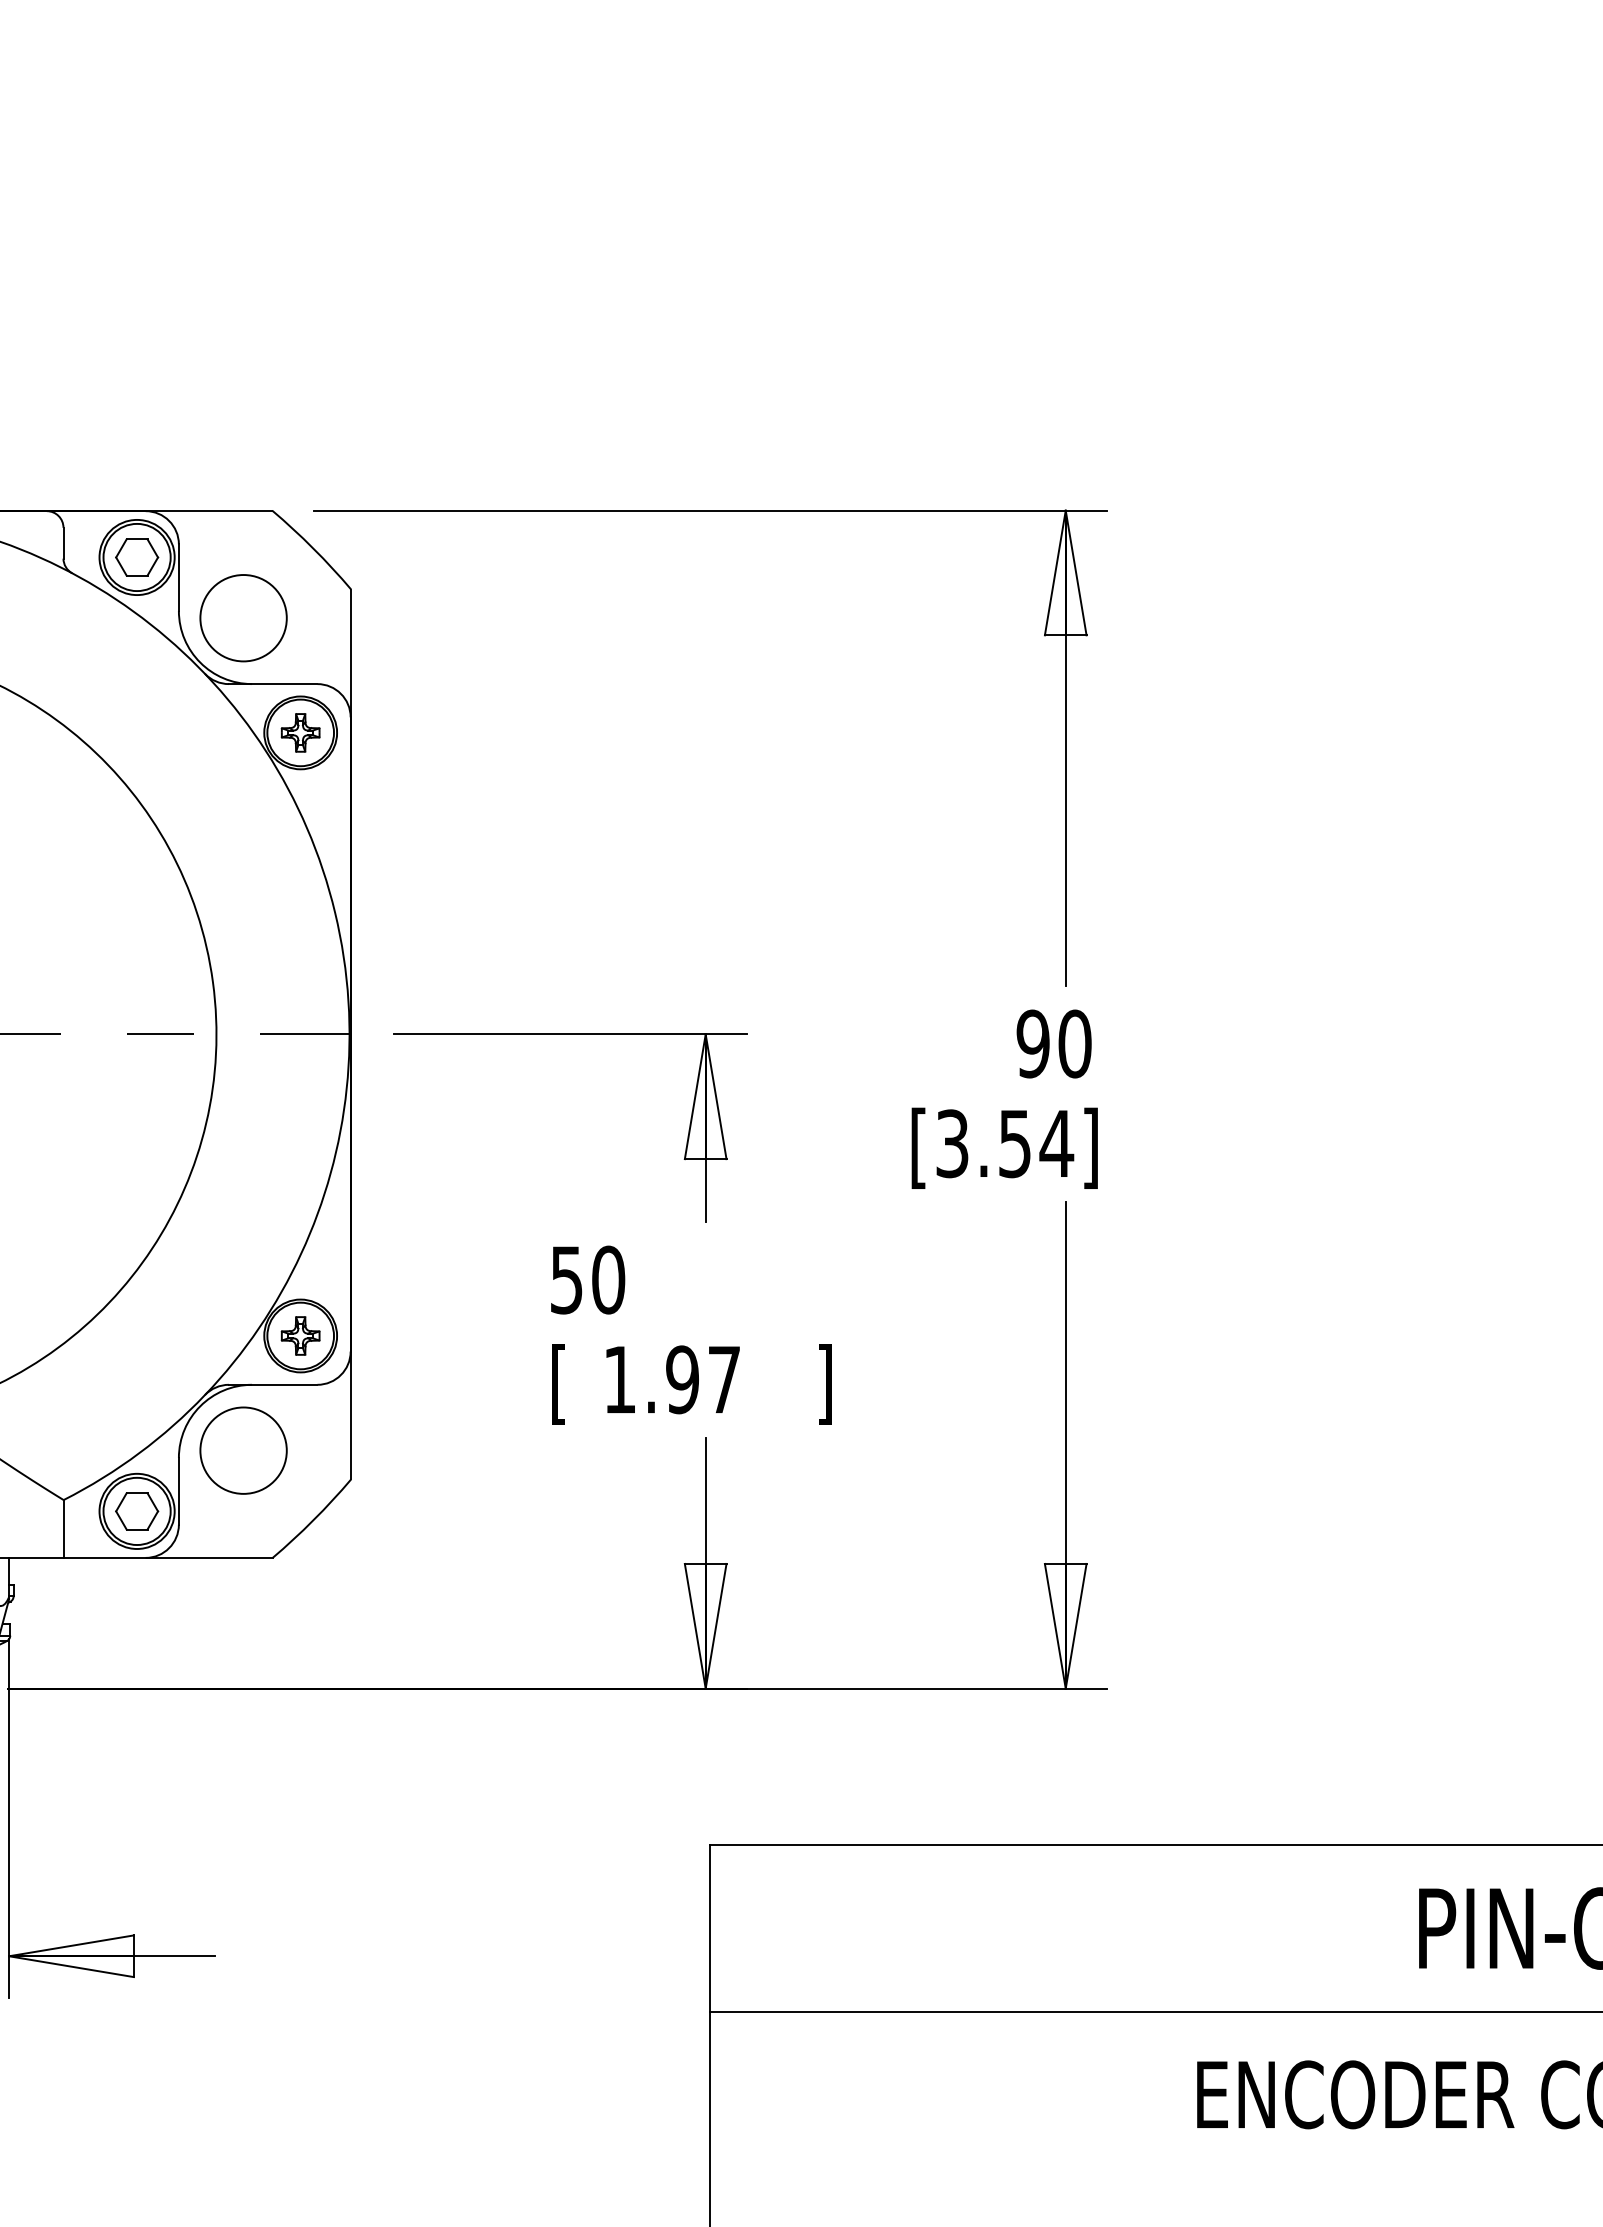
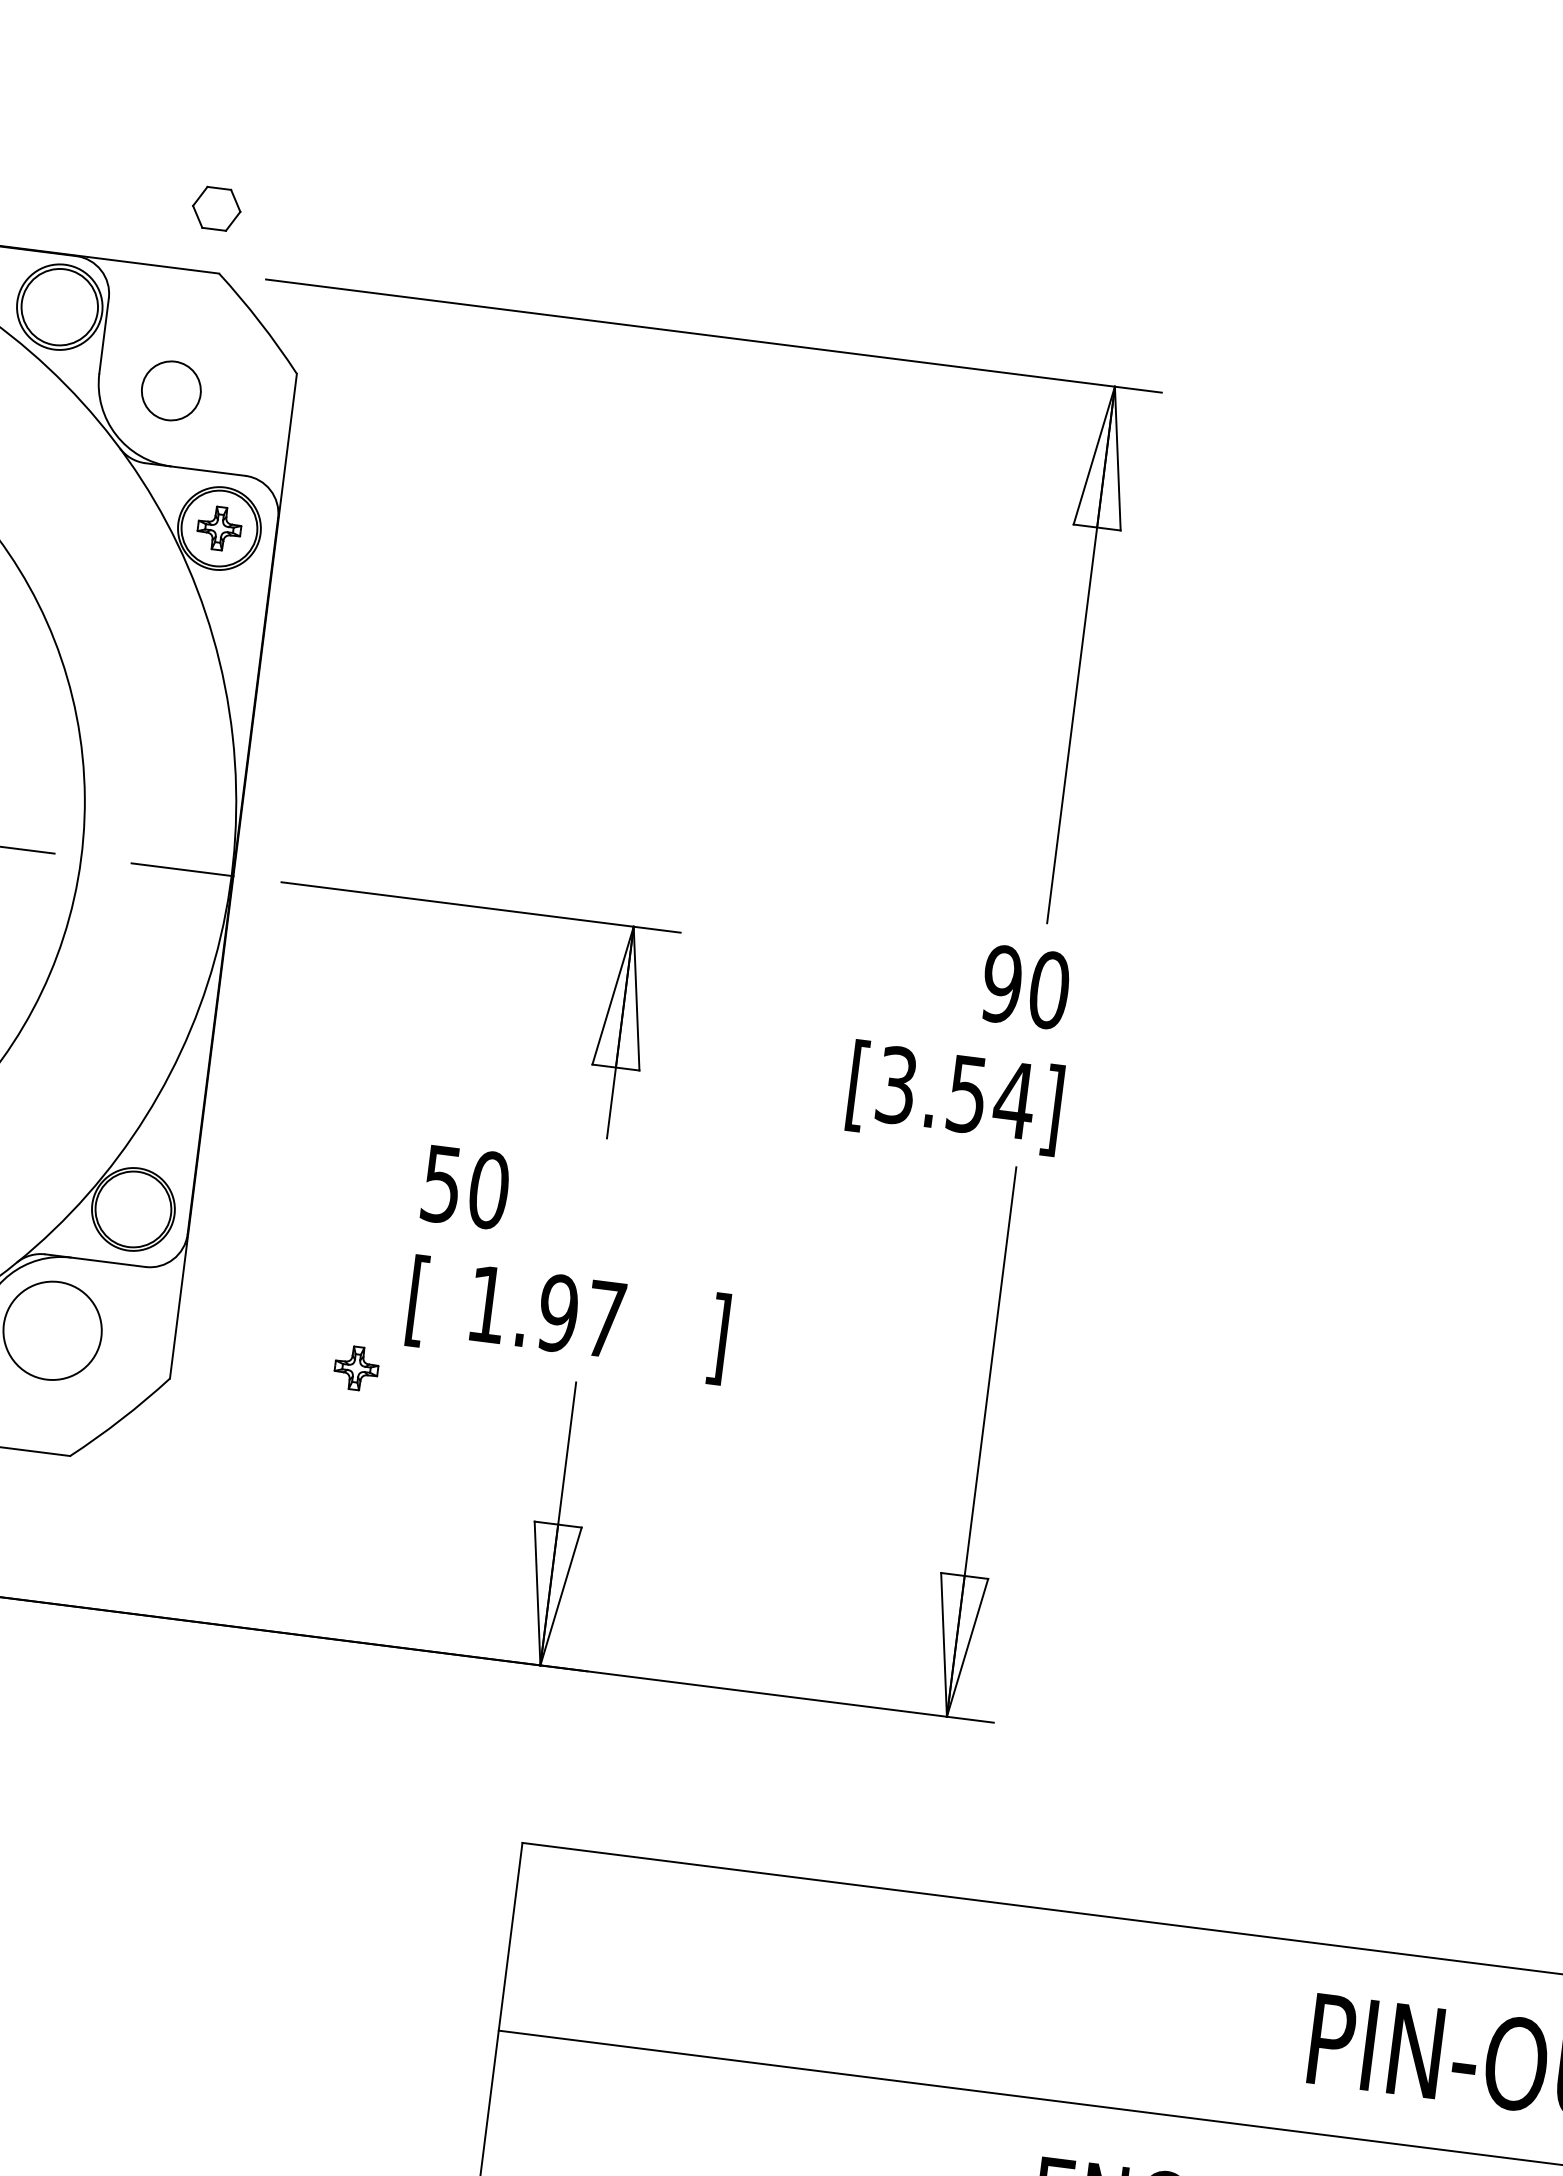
part: (137, 557) -> (217, 208), moved
circle: (243, 618) -> (171, 391), size x0.6
part: (300, 1335) -> (356, 1367), moved

